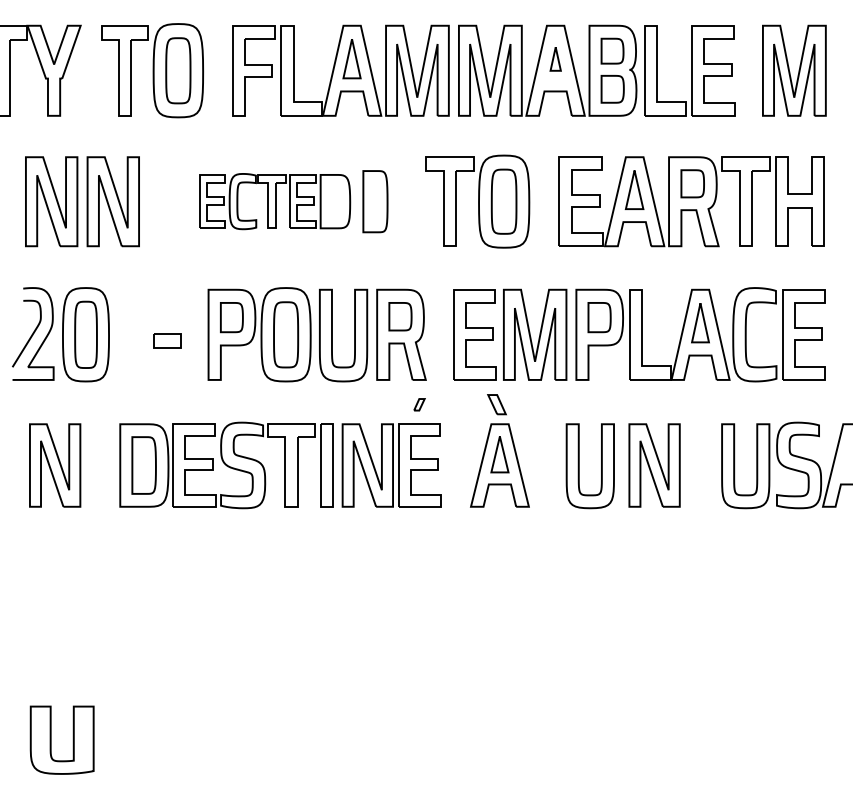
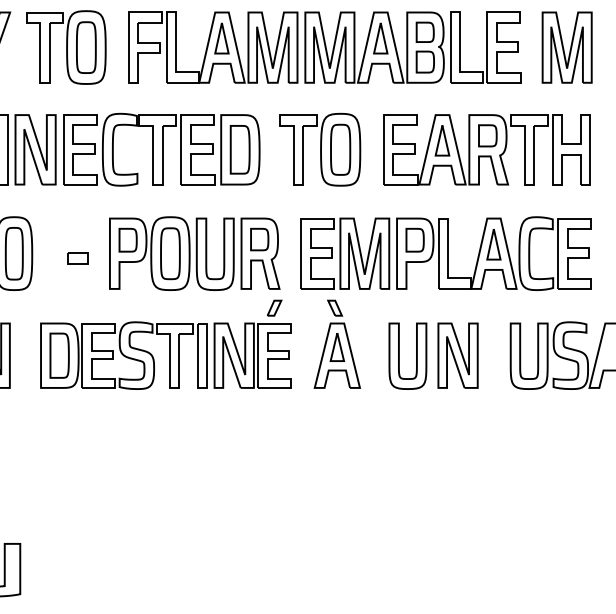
part: (555, 59) -> (380, 38), size x1.67
part: (274, 201) -> (161, 149), size x1.67
part: (419, 404) -> (274, 308), size x1.67

